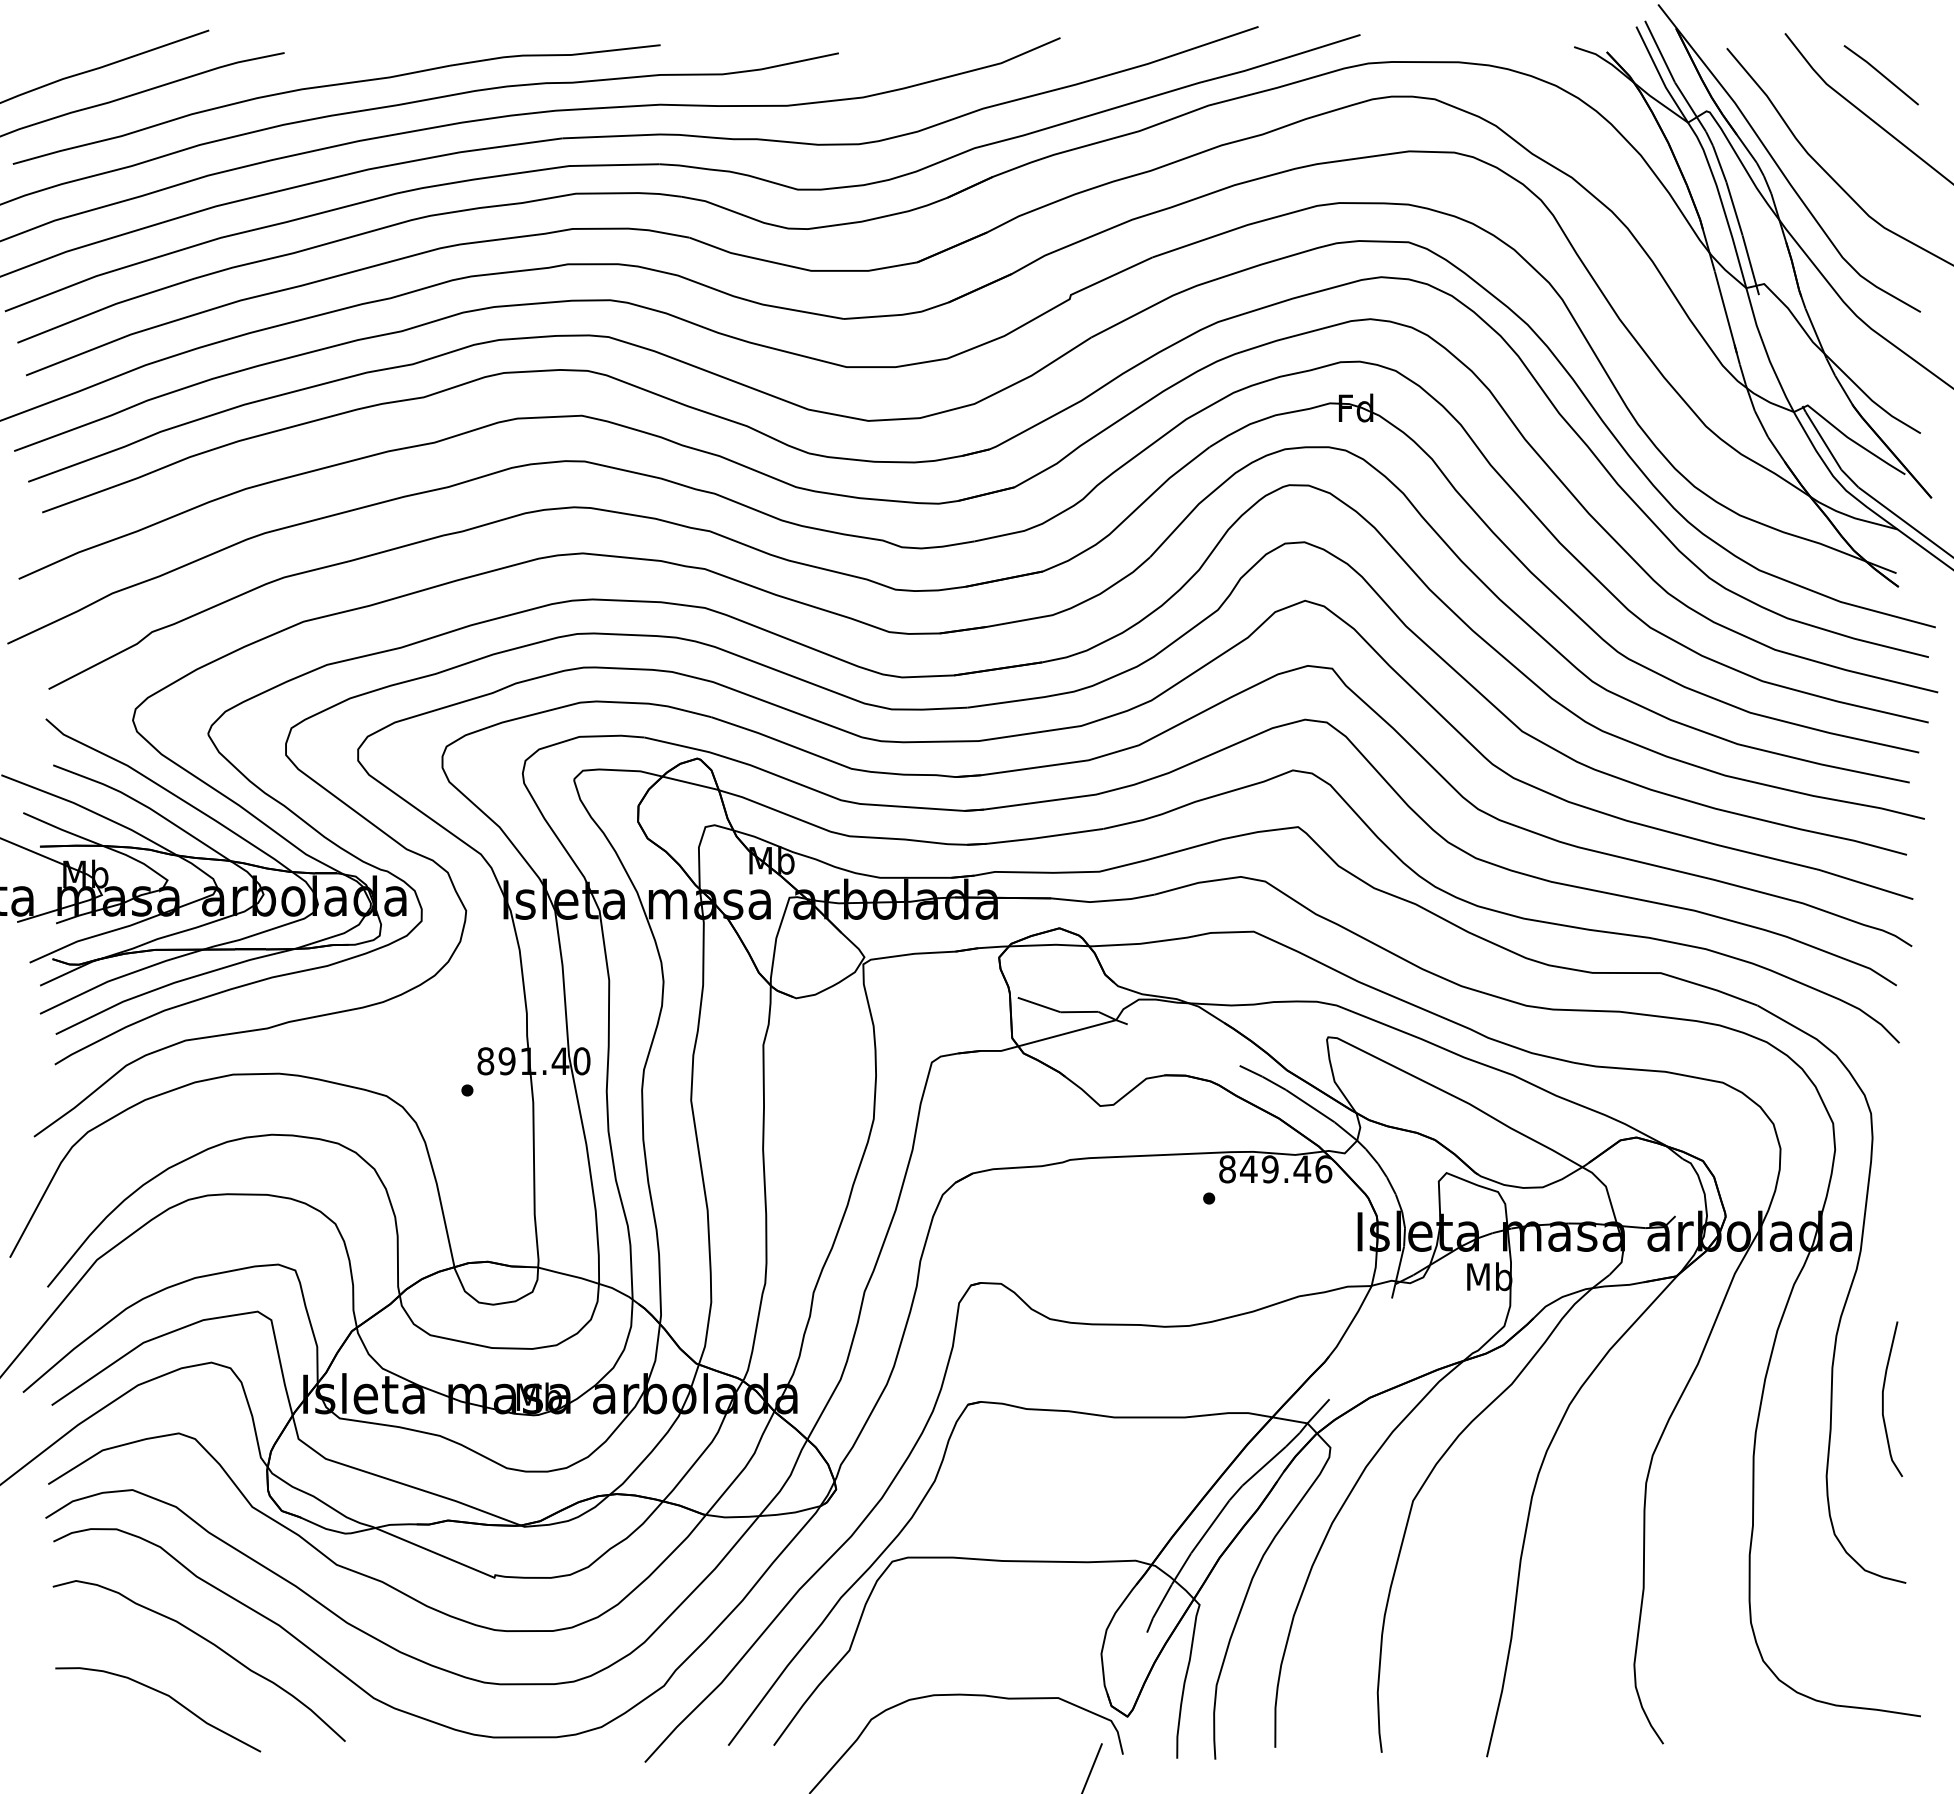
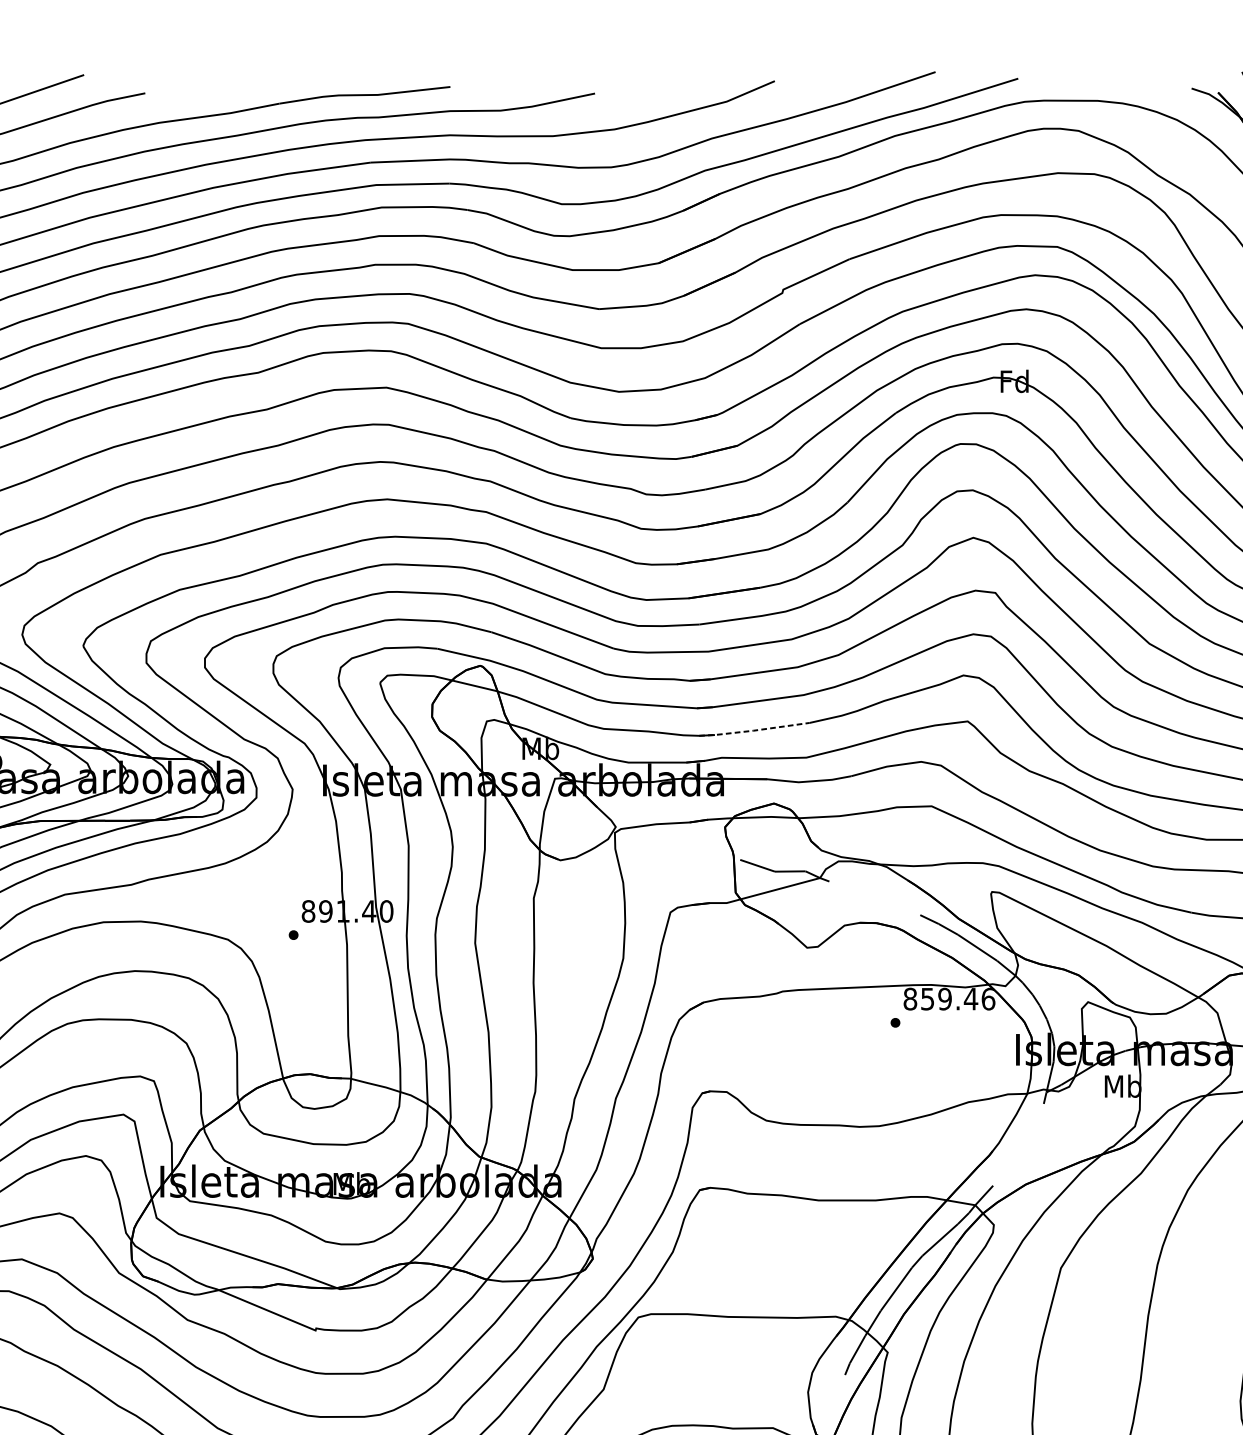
line: (1034, 838) -> (753, 730), solid -> dashed
text: (1248, 1169) -> (927, 999), 849.46 -> 859.46

